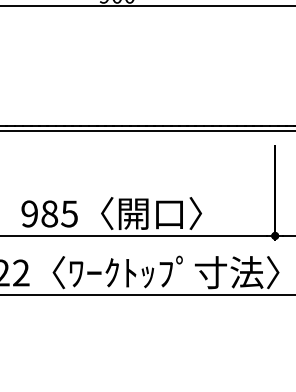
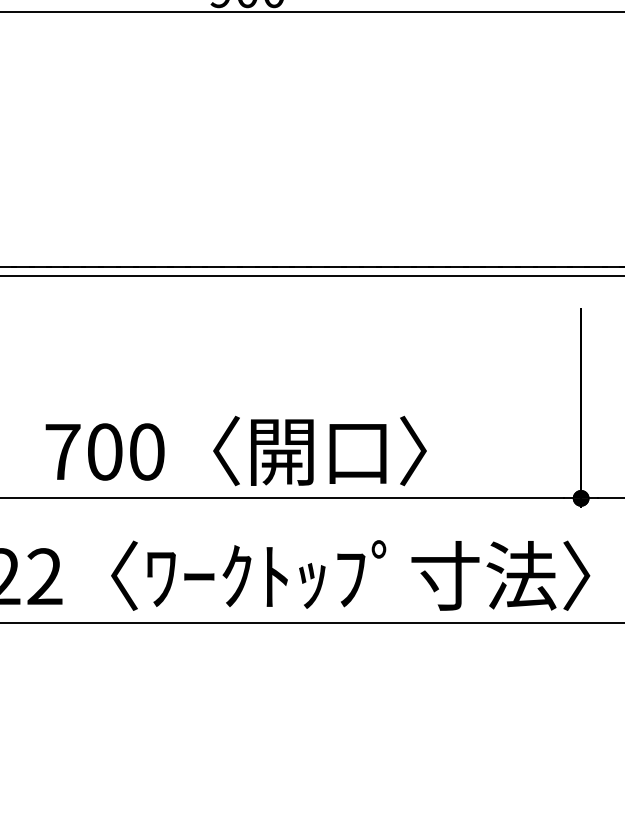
text: (49, 213) -> (104, 450), 985 -> 700

